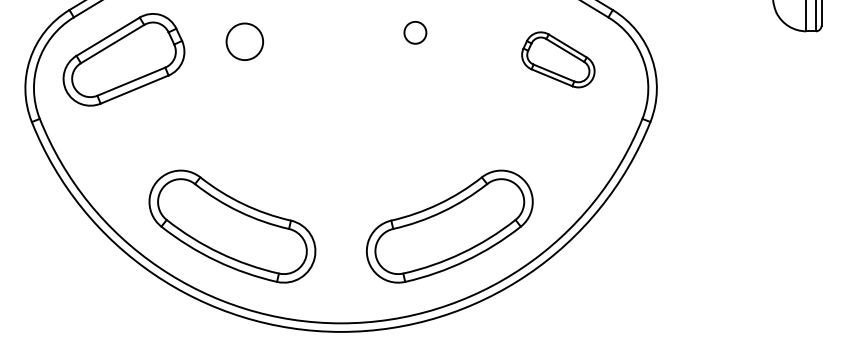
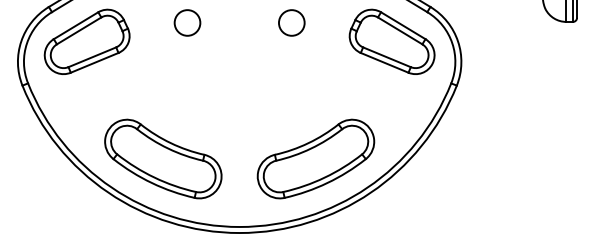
circle: (415, 32) -> (291, 22), size x1.67
circle: (244, 41) -> (187, 22), moved
part: (558, 59) -> (392, 41), size x1.67

